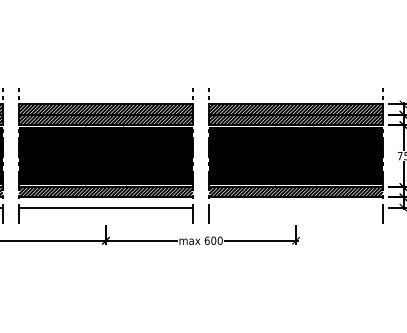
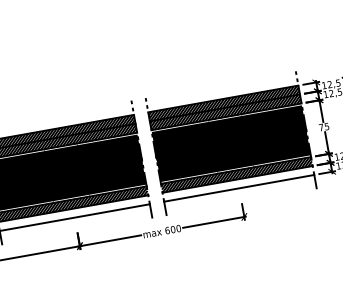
line: (295, 207) -> (238, 188), added

